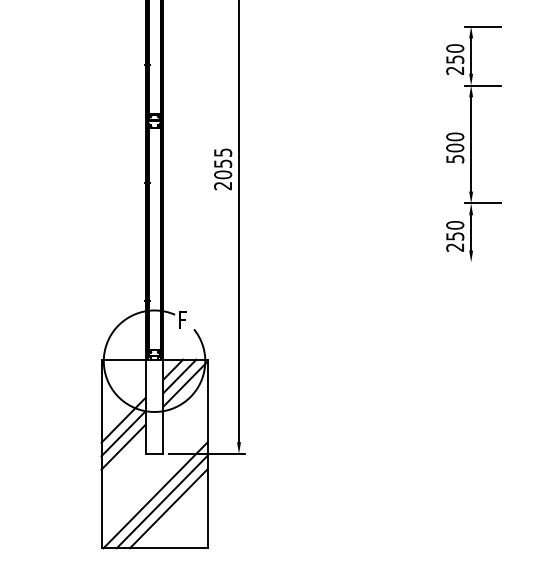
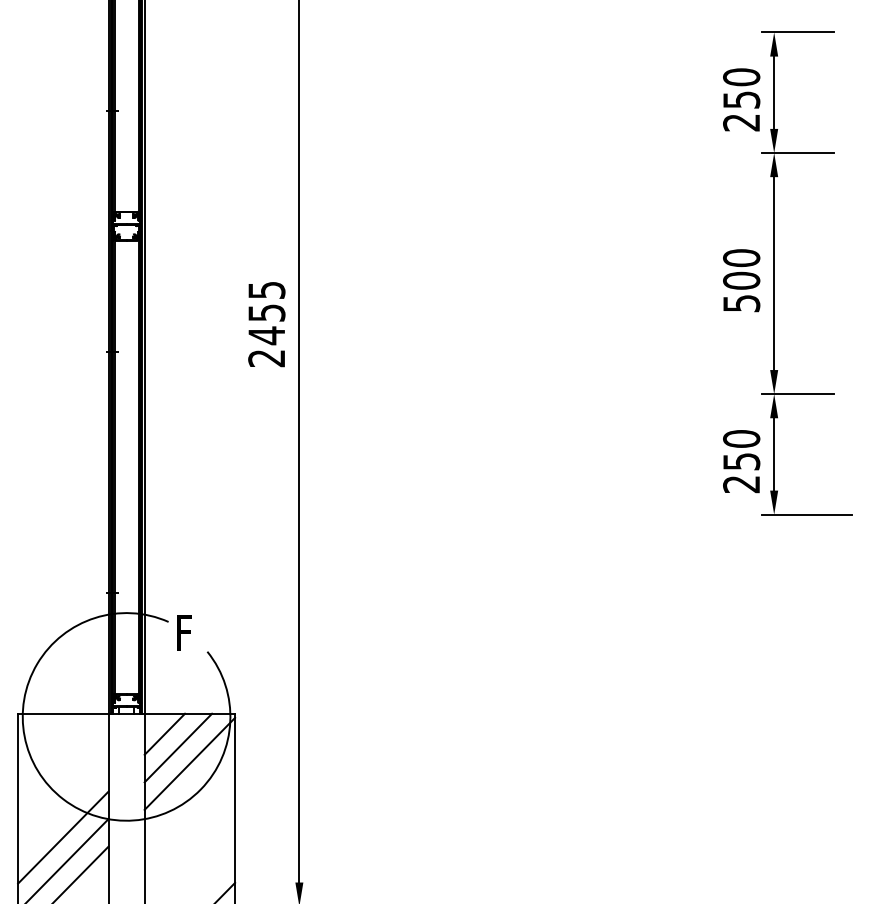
text: (223, 174) -> (267, 334), 2055 -> 2455
line: (487, 262) -> (807, 514), added

